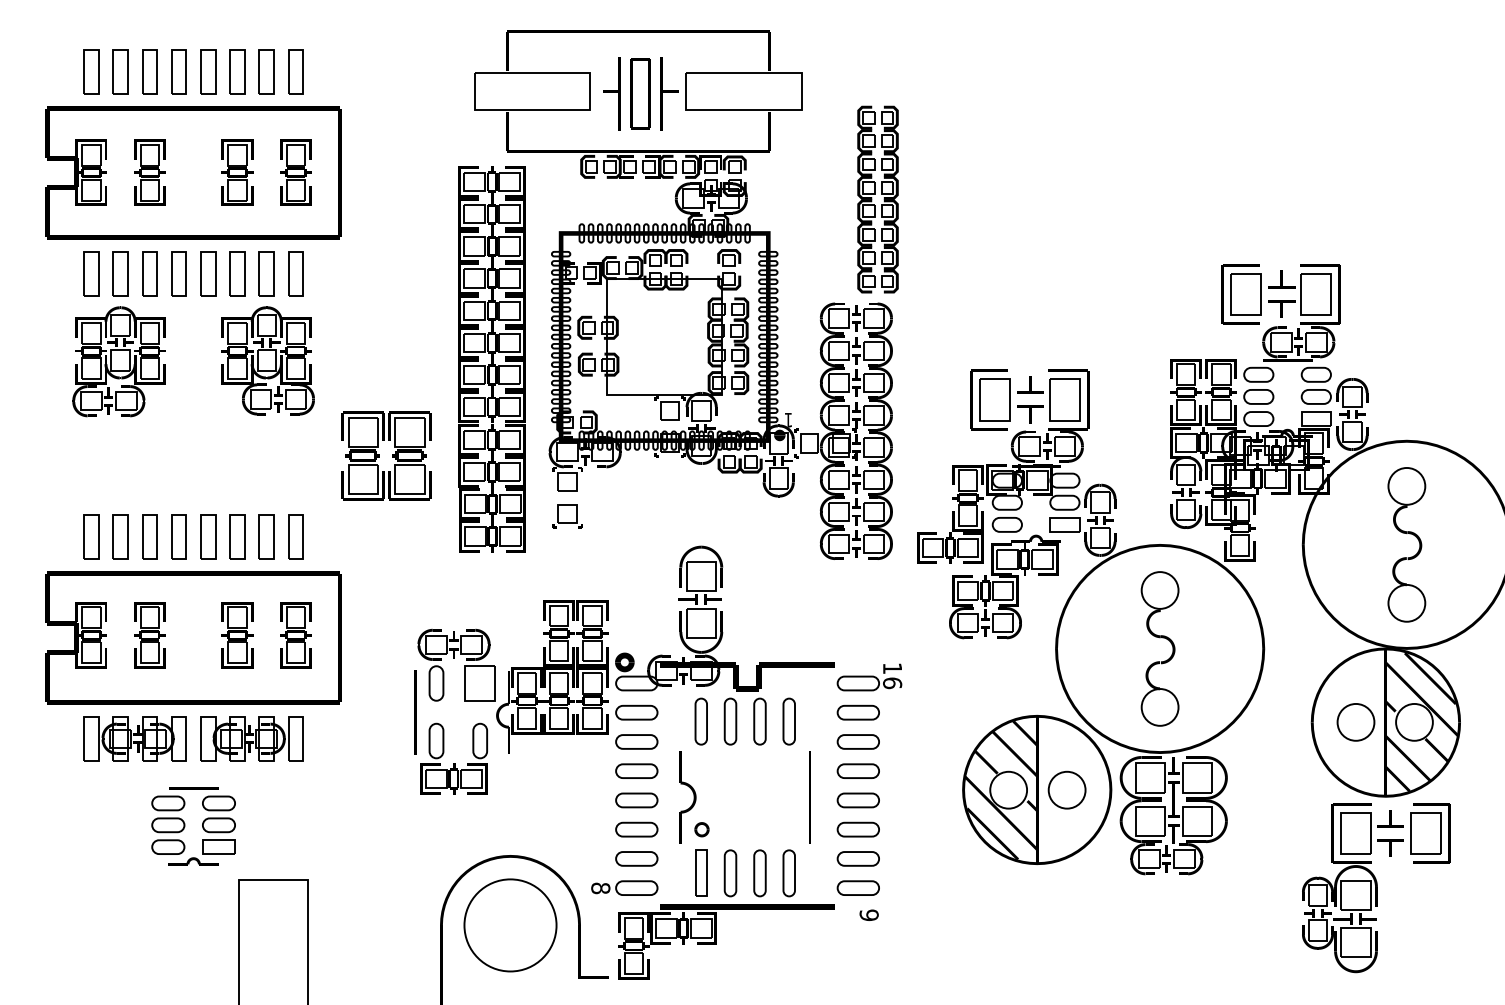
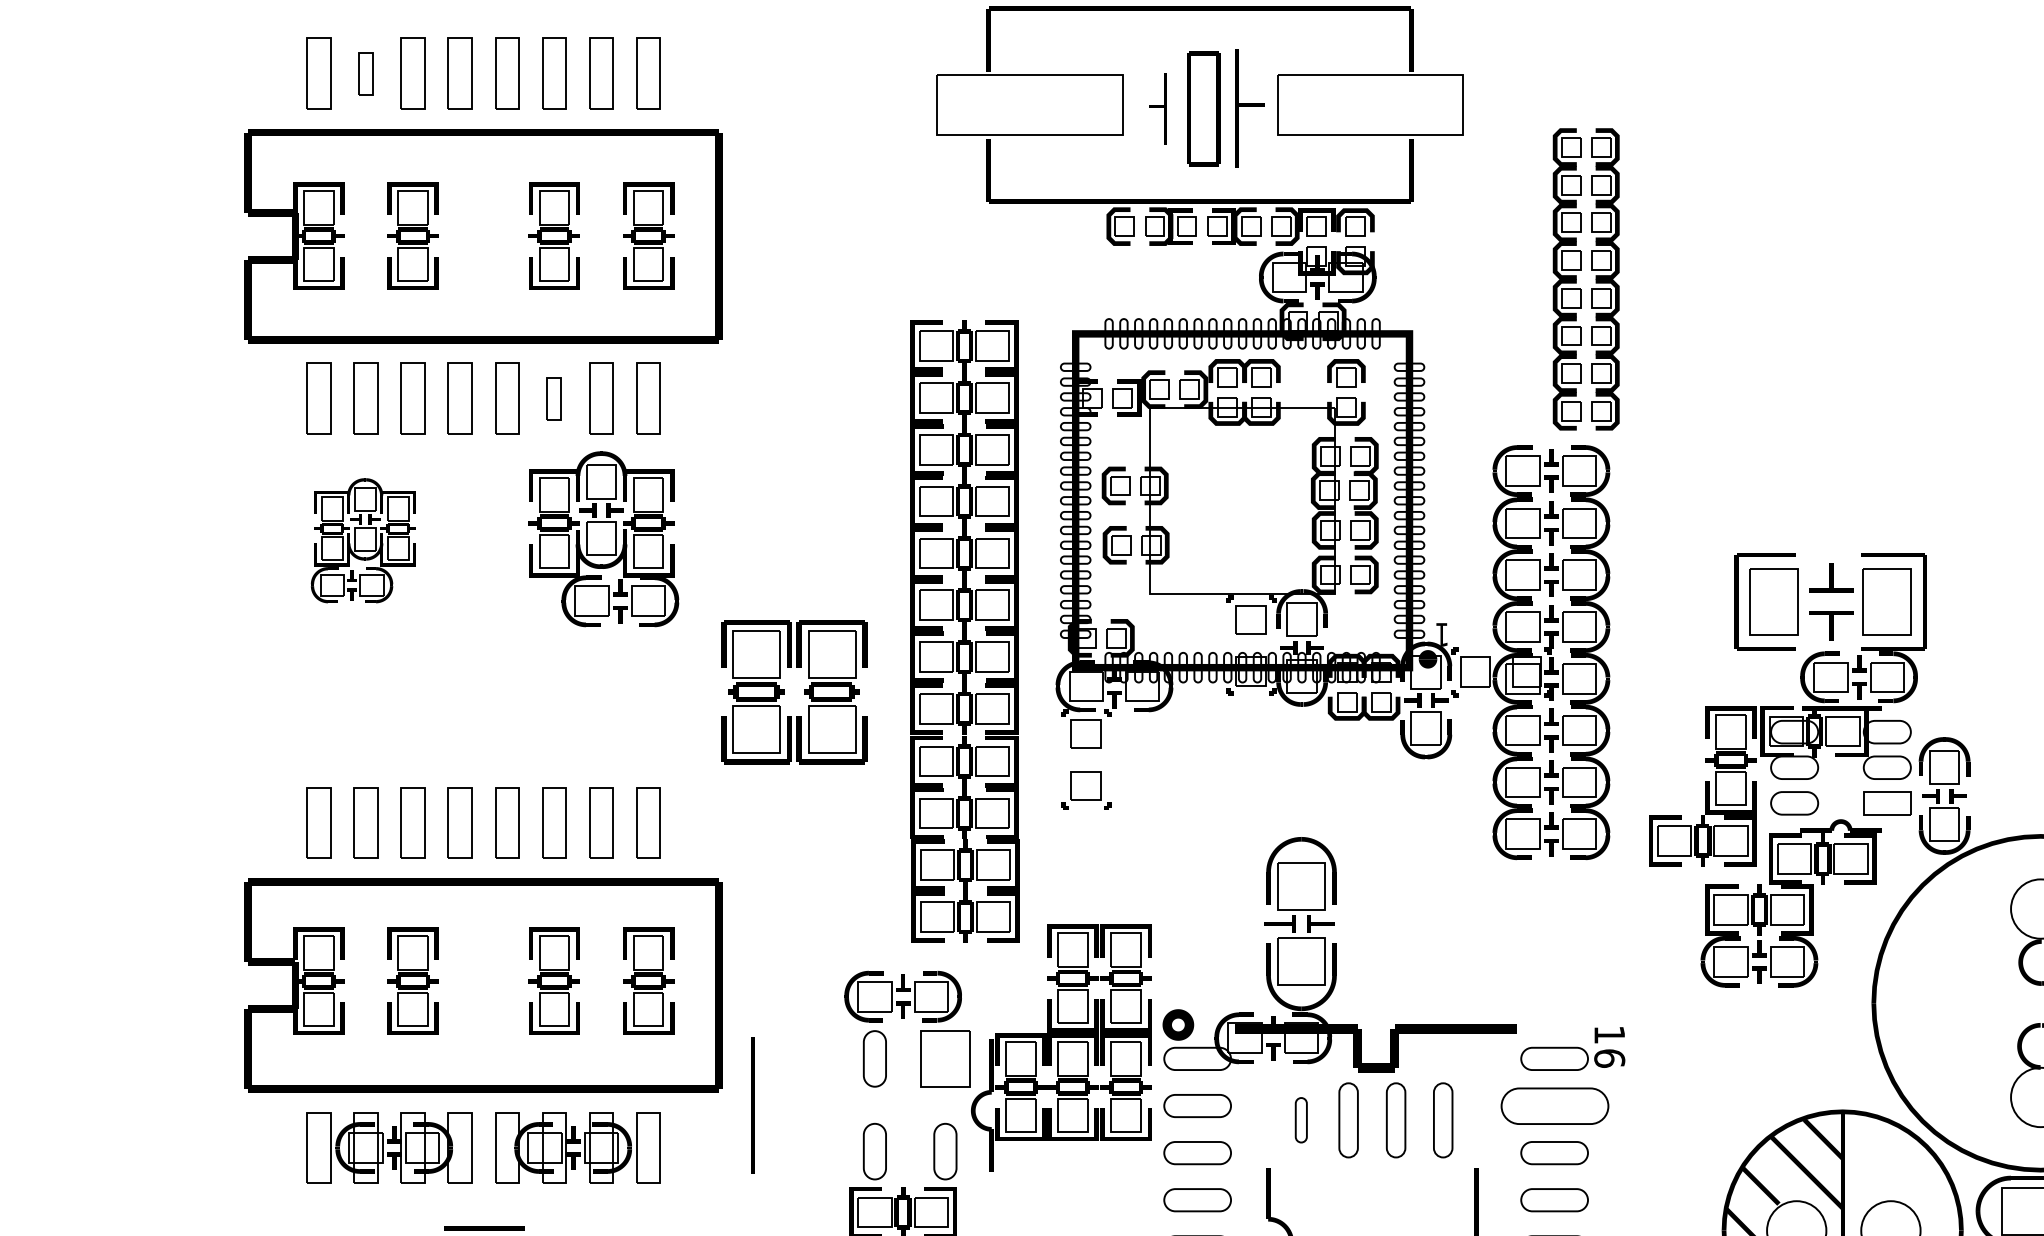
part: (120, 71) -> (365, 72), size x0.6
part: (611, 93) -> (1156, 108), size x0.6
part: (237, 273) -> (554, 398), size x0.6
part: (491, 359) -> (963, 631), moved
part: (118, 361) -> (362, 540), size x0.7
line: (415, 712) -> (752, 1105), moved
part: (857, 712) -> (1553, 1105), size x1.6
part: (700, 721) -> (1300, 1120), size x0.6

